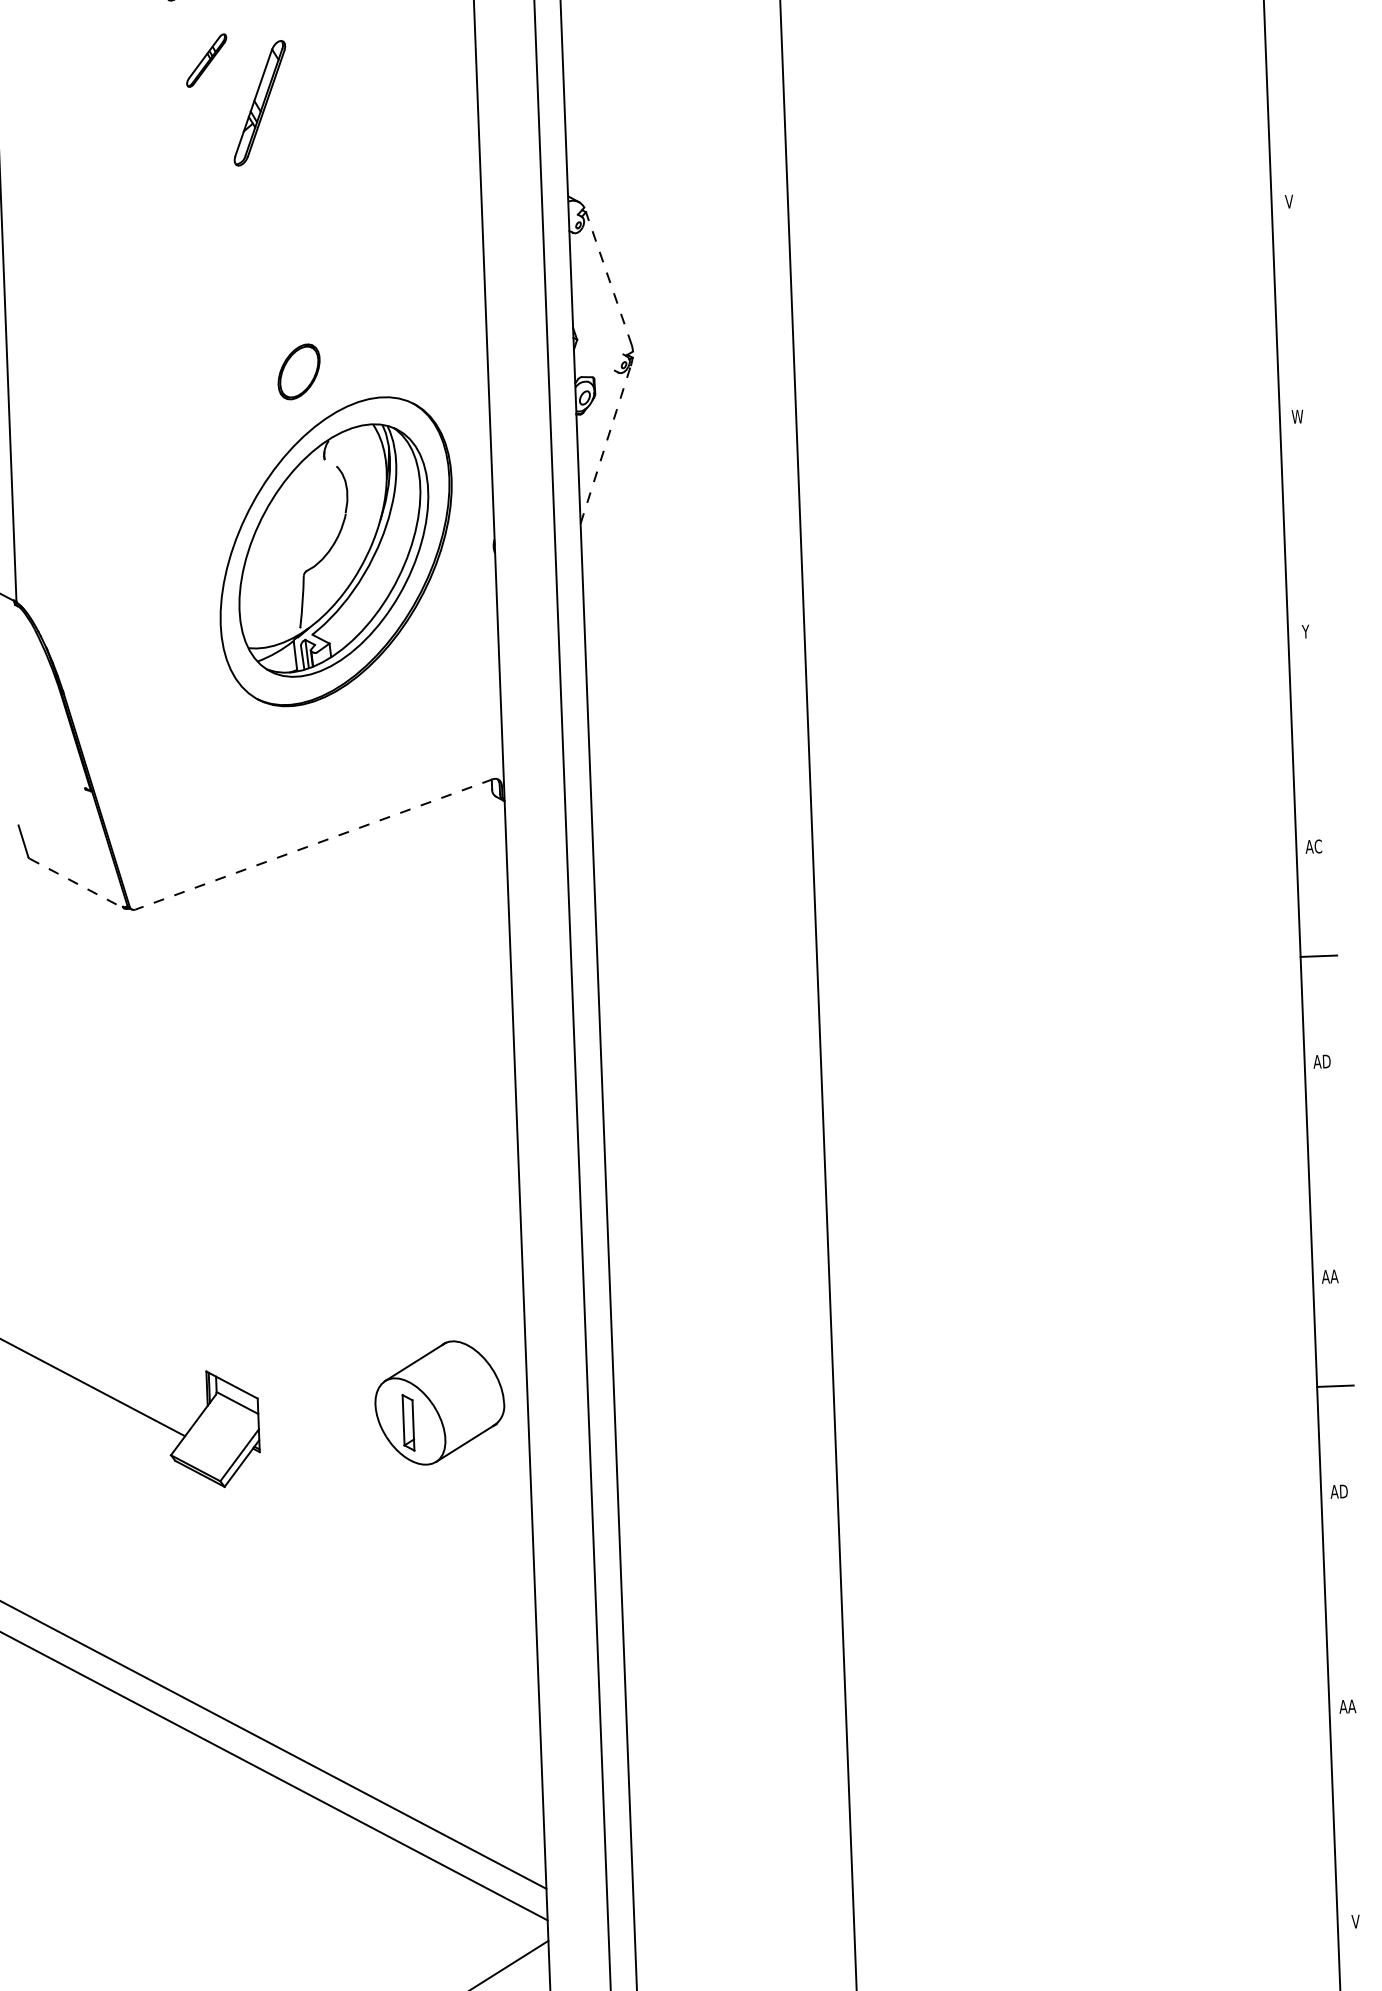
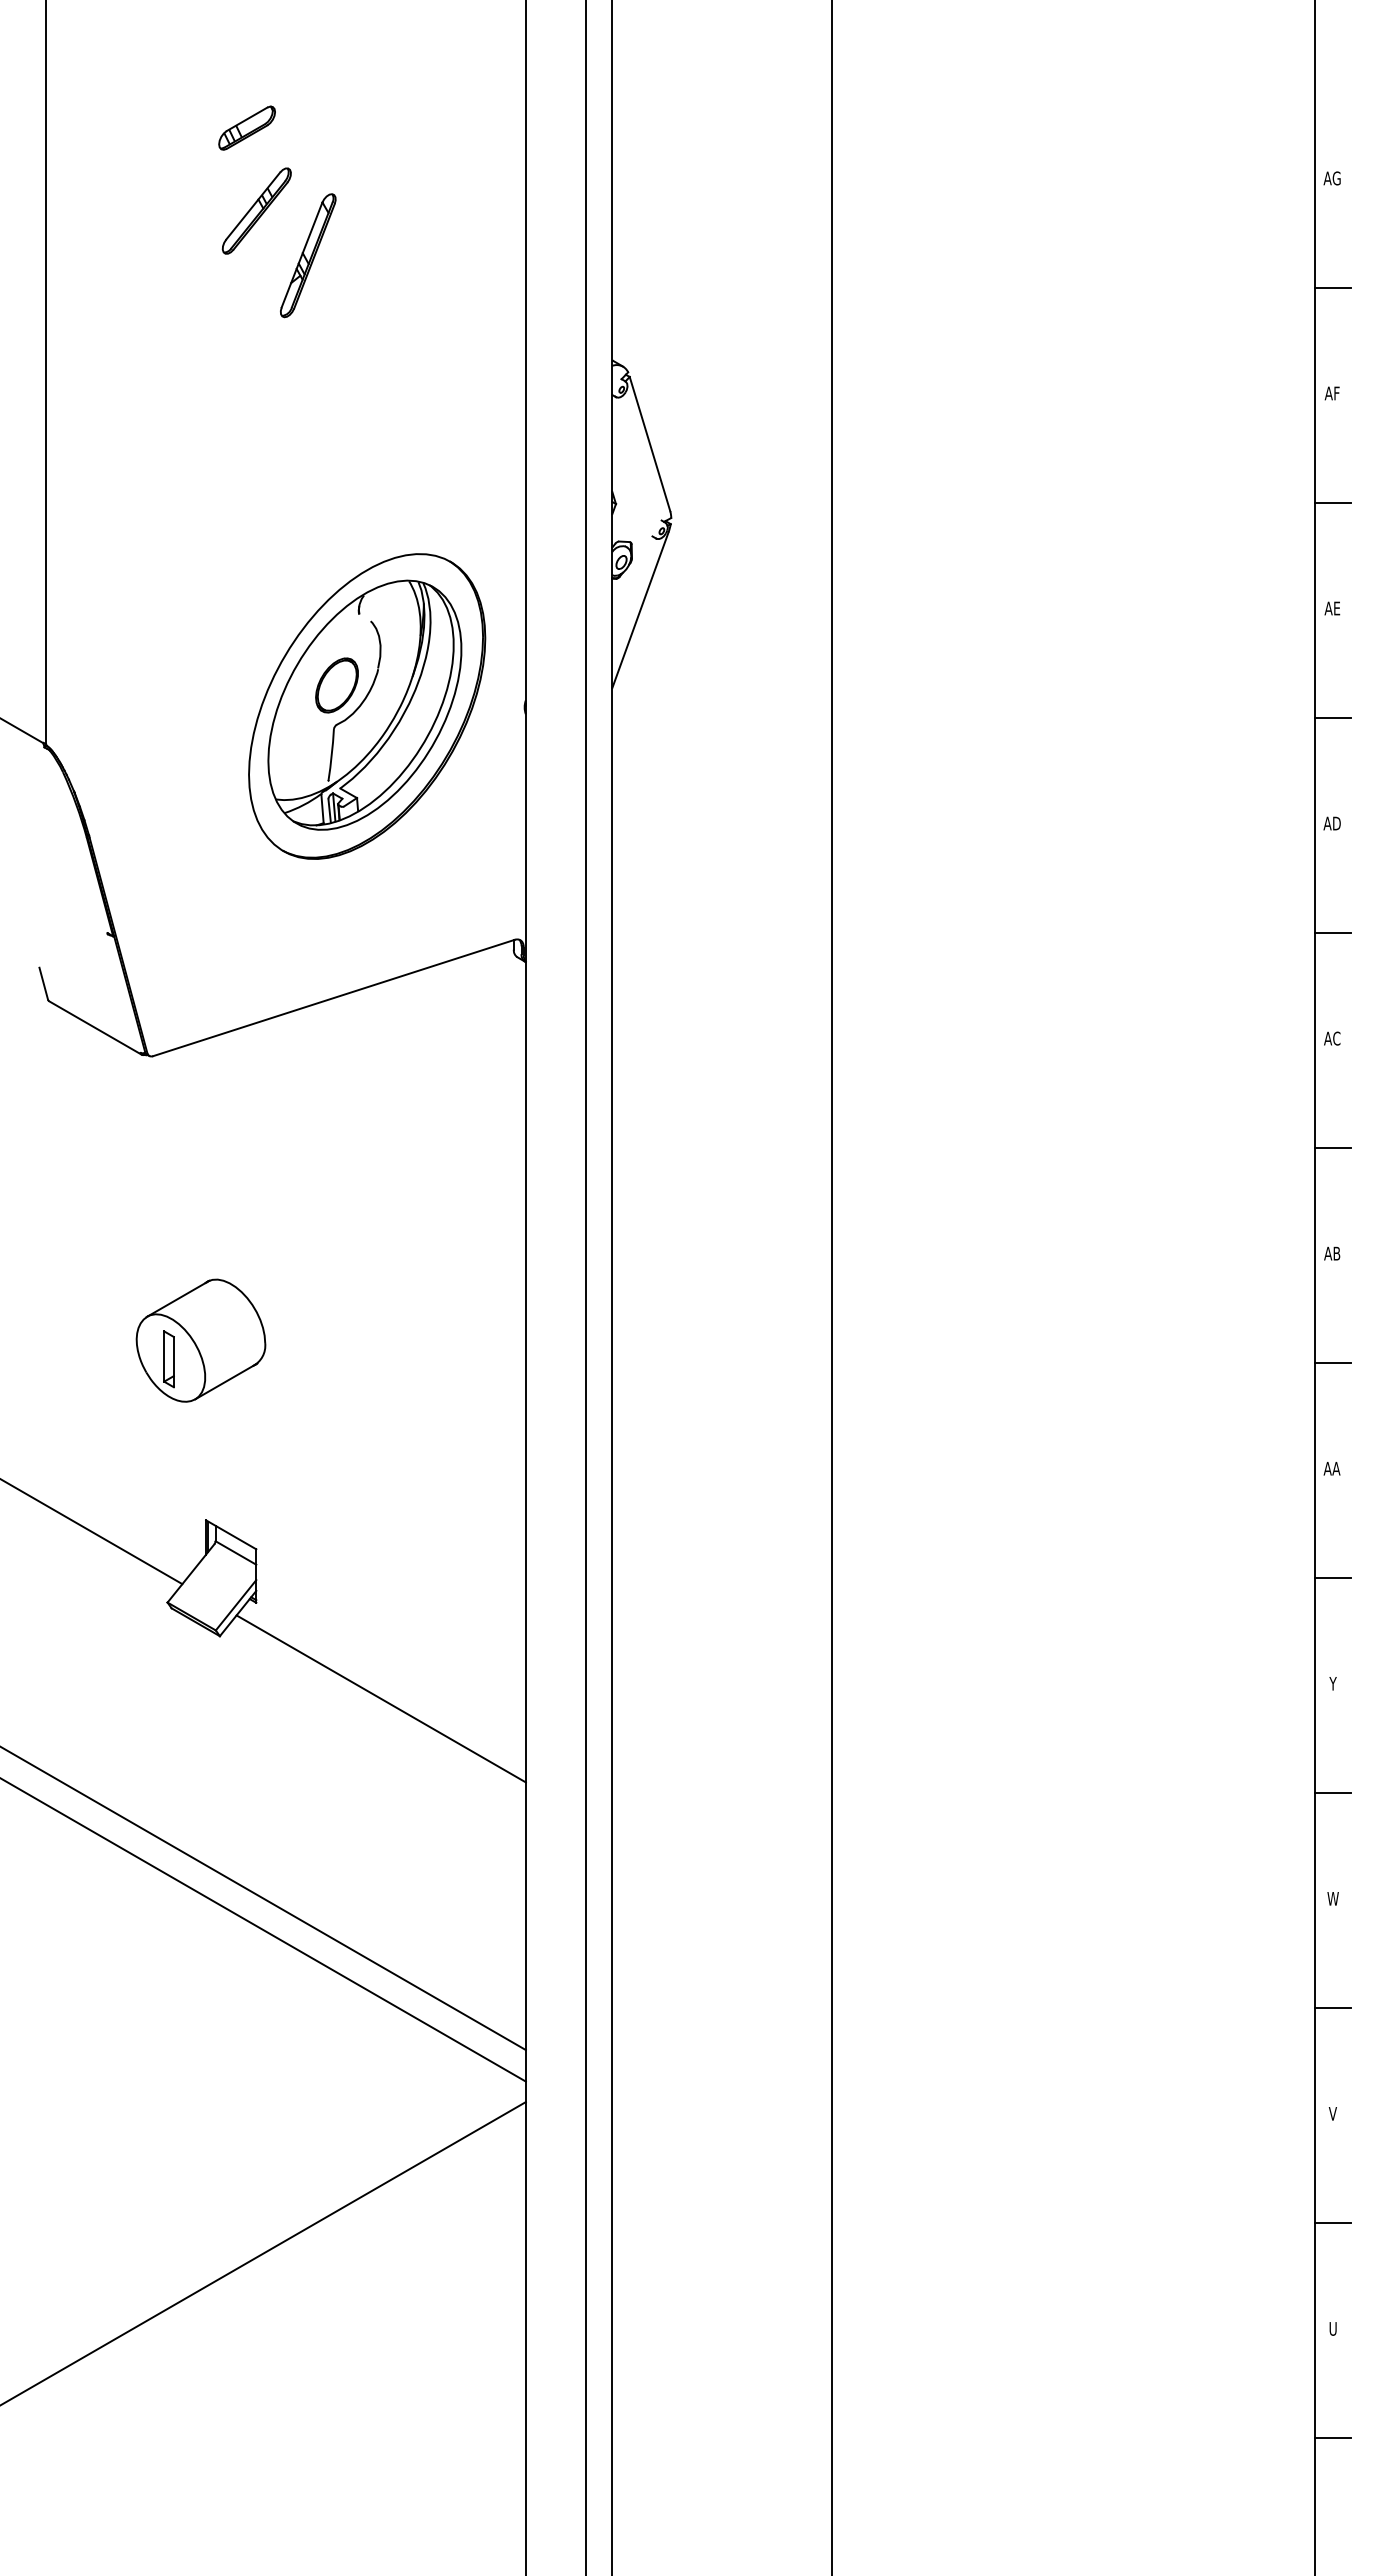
part: (206, 60) -> (256, 210), size x1.67
line: (1285, 96) -> (1332, 288), added
text: (1288, 201) -> (1331, 393), V -> AF
line: (608, 277) -> (649, 443), dashed -> solid
line: (1293, 311) -> (1332, 503), added
part: (298, 371) -> (336, 685), moved
text: (1297, 416) -> (1332, 608), W -> AE
line: (605, 445) -> (640, 610), dashed -> solid
line: (1301, 526) -> (1332, 718), added
text: (1304, 631) -> (1331, 823), Y -> AD
line: (1309, 741) -> (1332, 933), added
line: (313, 844) -> (333, 998), dashed -> solid
line: (76, 884) -> (95, 1028), dashed -> solid
text: (1321, 1061) -> (1331, 1253), AD -> AB
line: (1326, 1171) -> (1332, 1363), added
part: (439, 1402) -> (200, 1340), moved
text: (1338, 1491) -> (1332, 1683), AD -> Y
line: (387, 1542) -> (380, 1698), added
line: (1343, 1601) -> (1332, 1793), added
text: (1347, 1706) -> (1332, 1898), AA -> W
line: (1351, 1816) -> (1332, 2008), added

